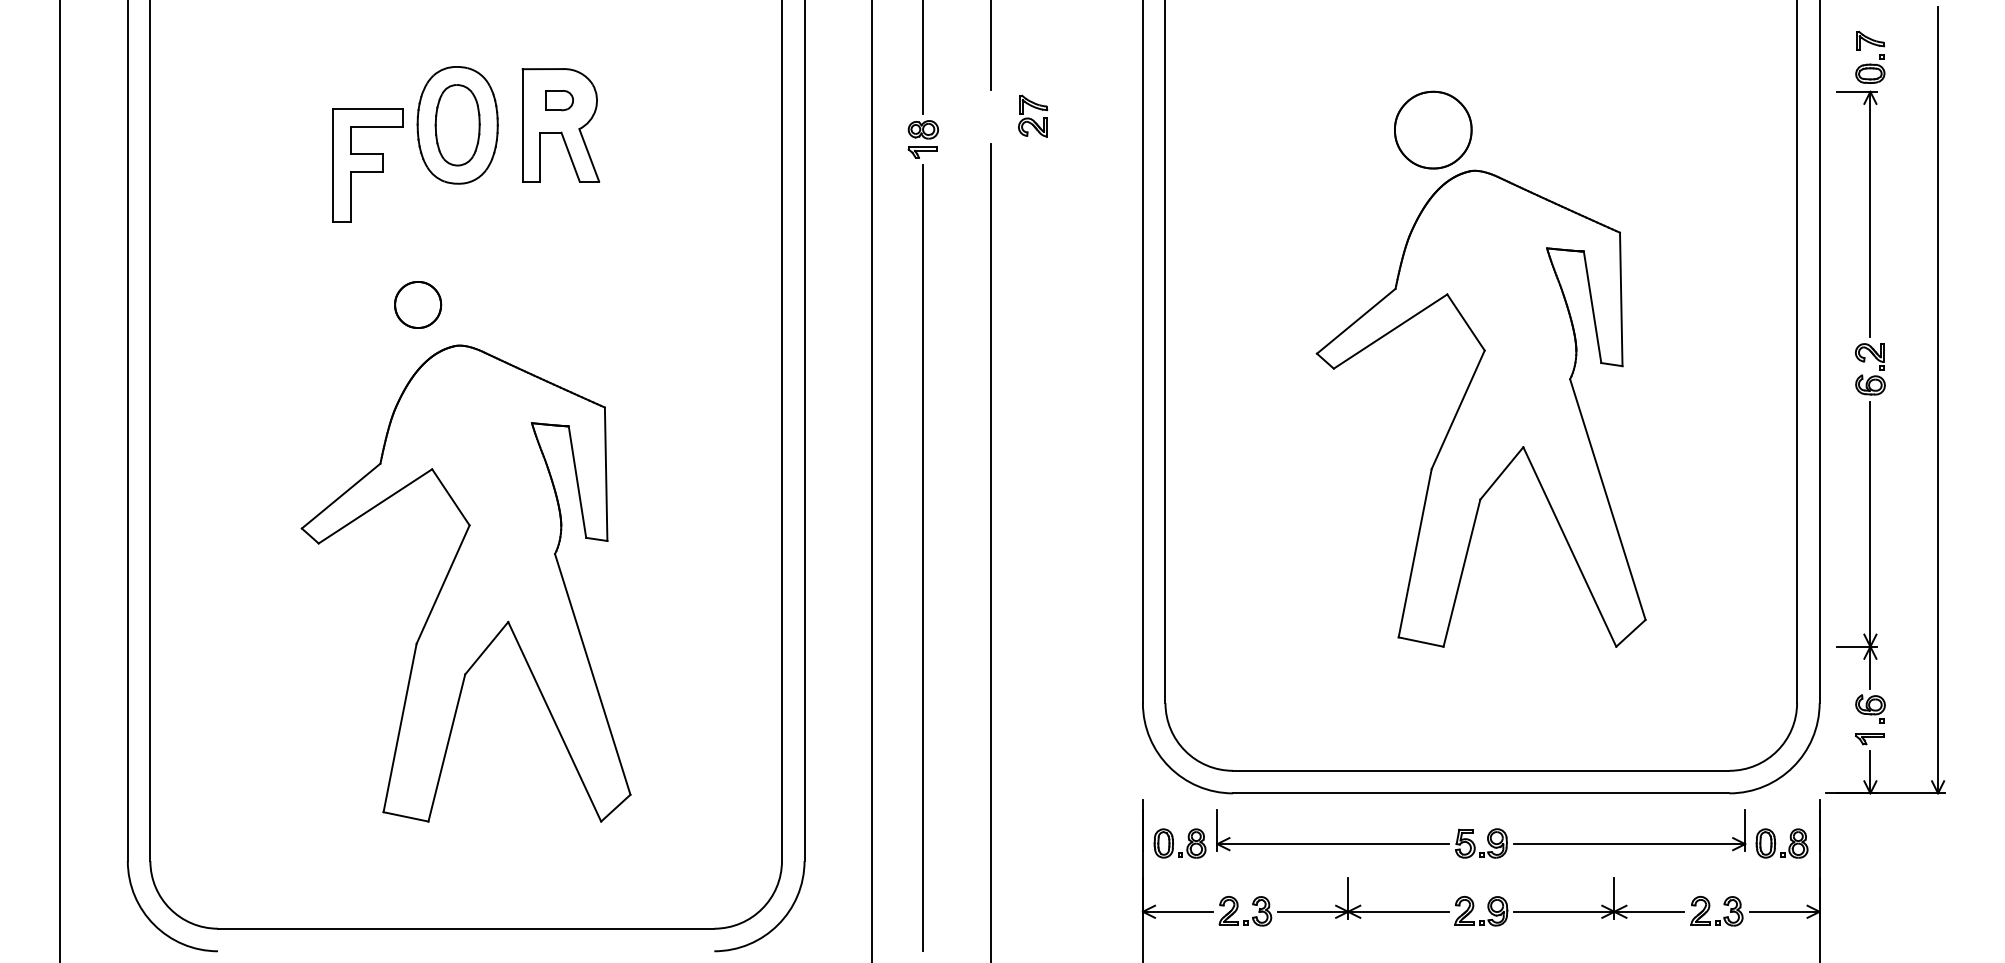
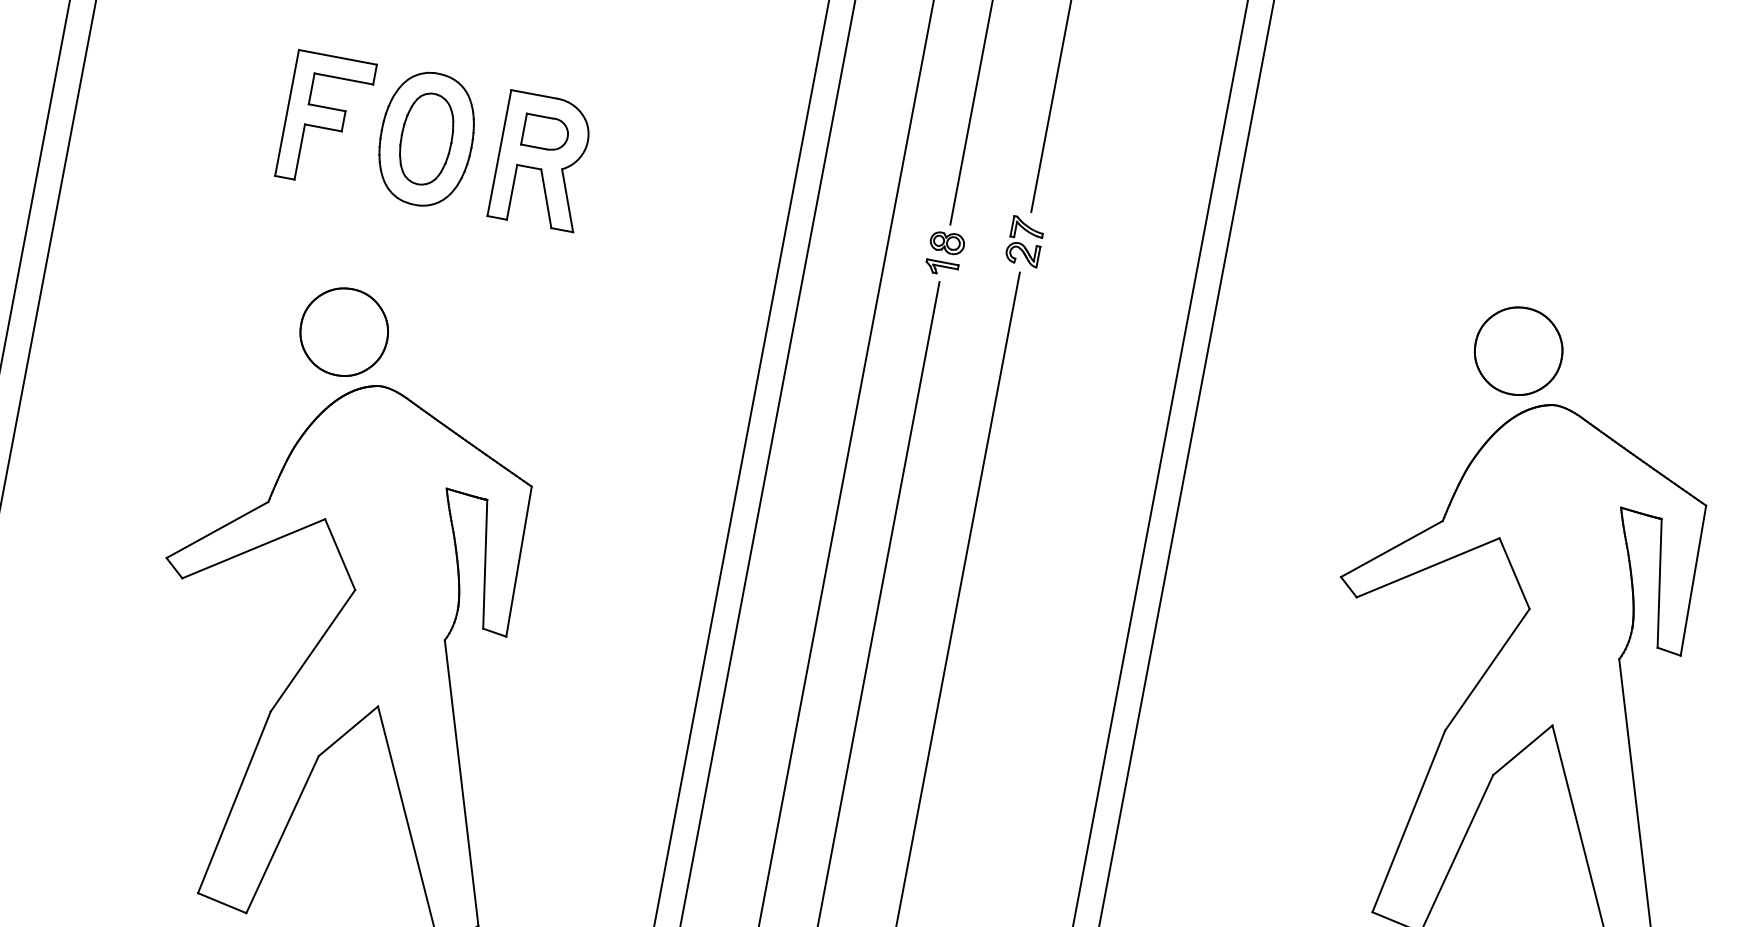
part: (559, 100) -> (545, 132), size x1.43
part: (1033, 115) -> (1025, 241), moved
part: (367, 165) -> (325, 120), moved
part: (417, 304) -> (343, 331), size x1.67

